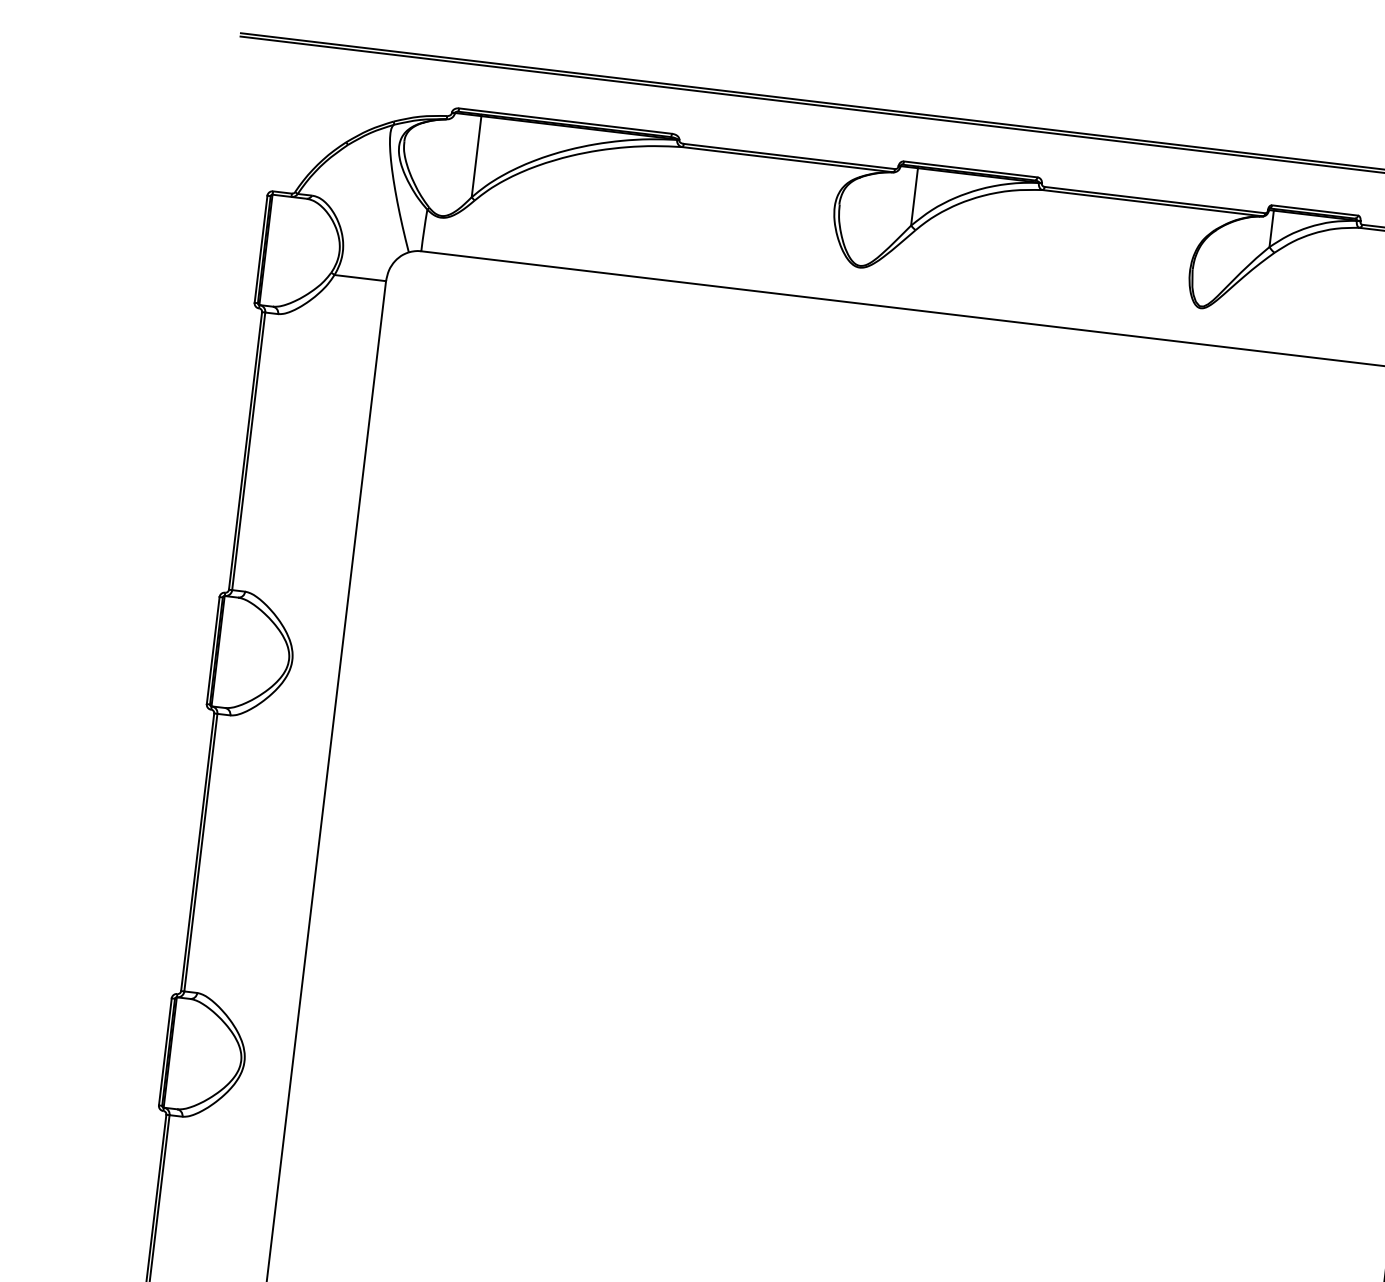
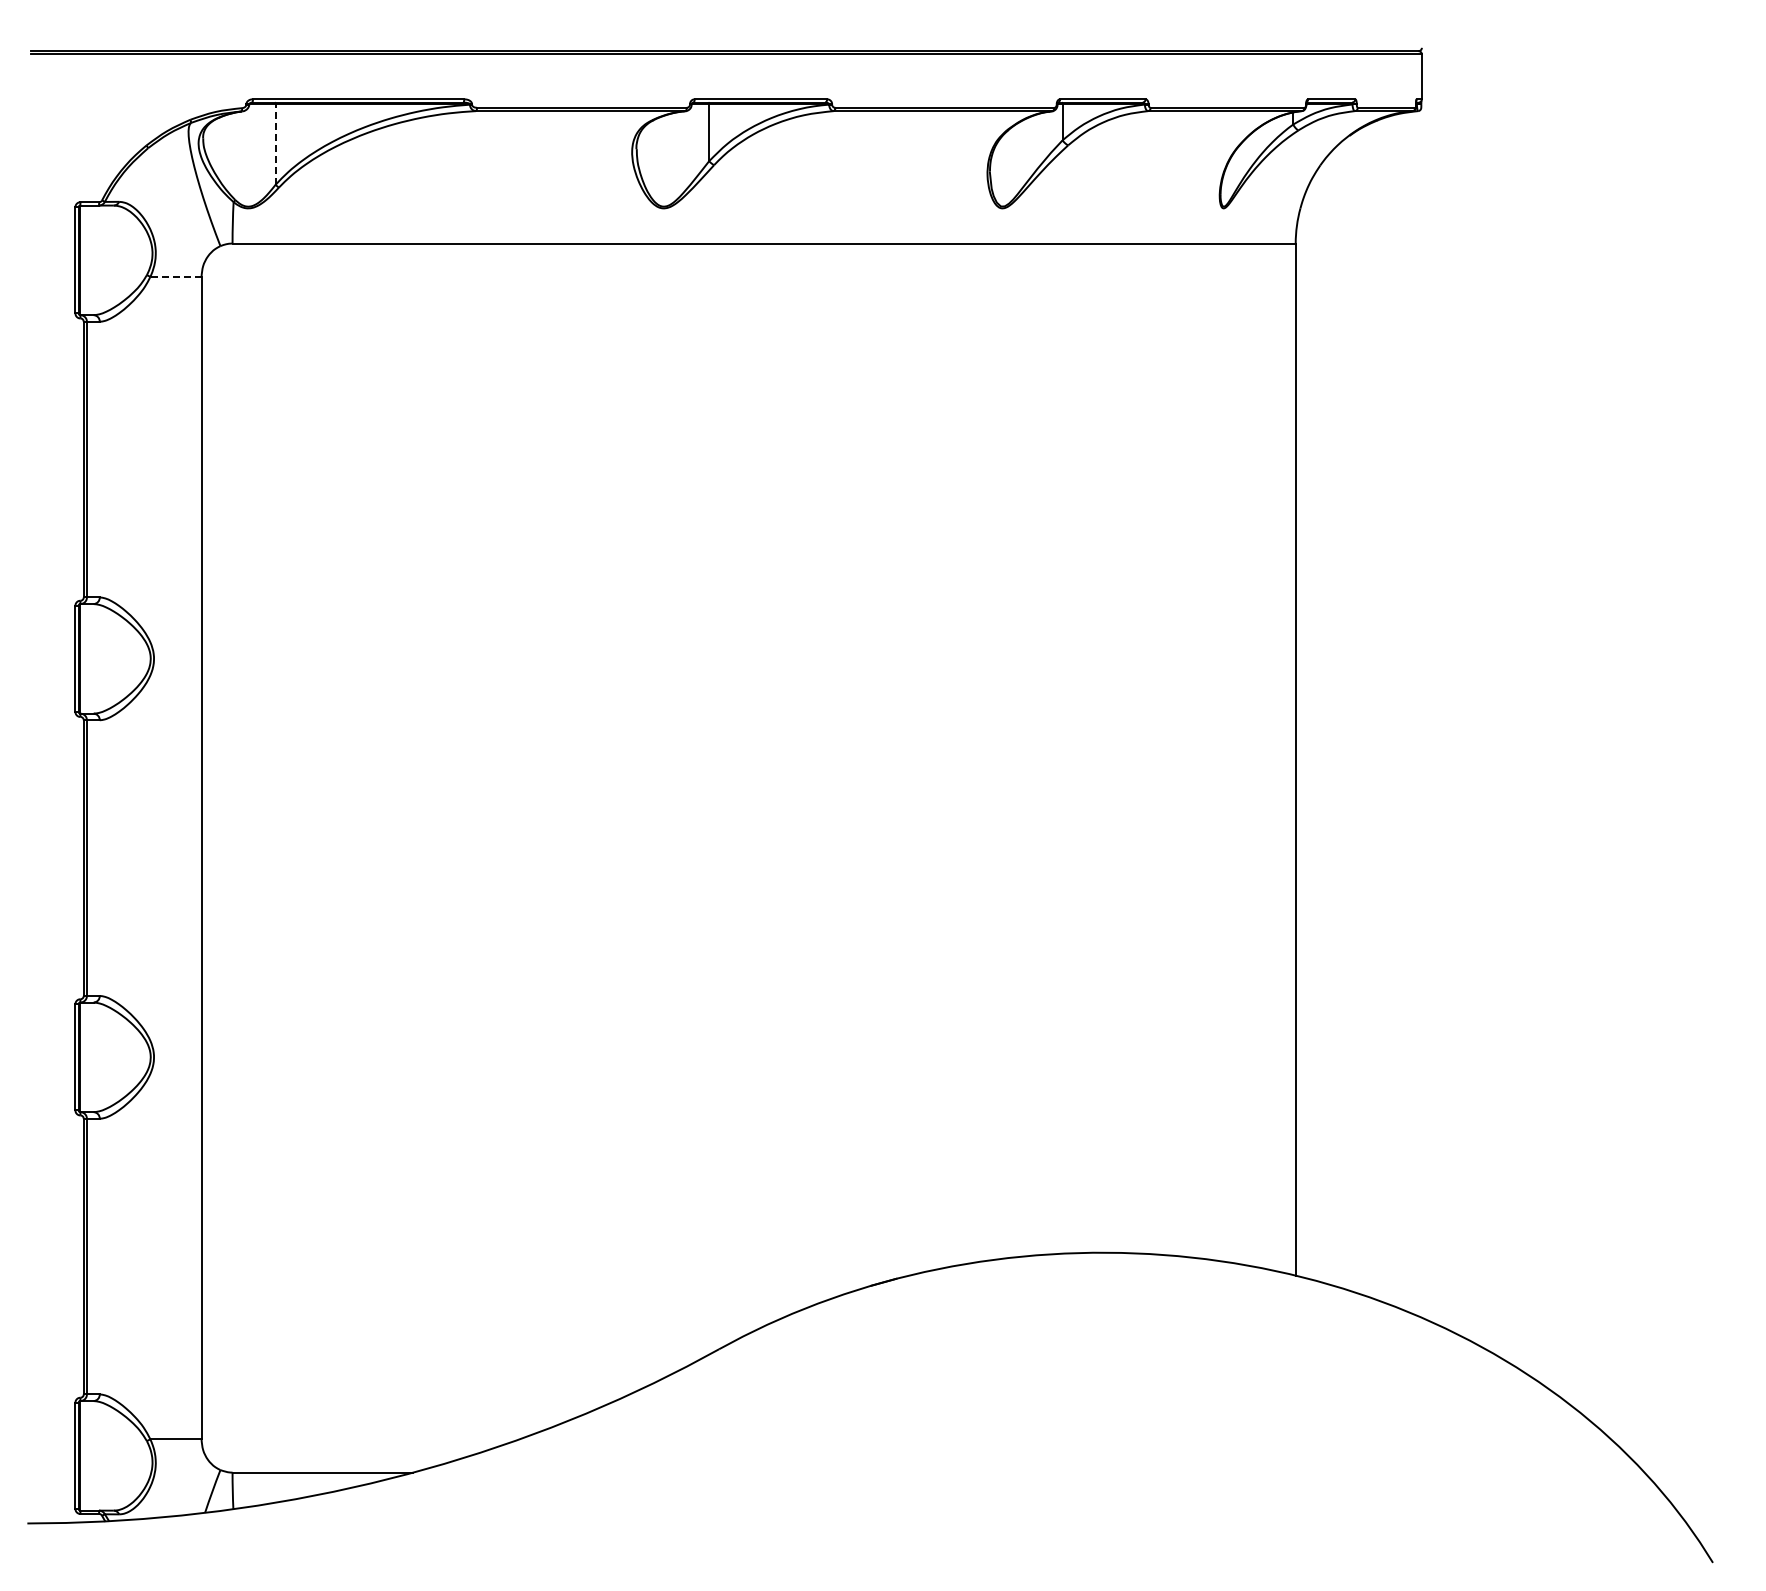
line: (476, 156) -> (275, 144), solid -> dashed
line: (359, 277) -> (175, 276), solid -> dashed

